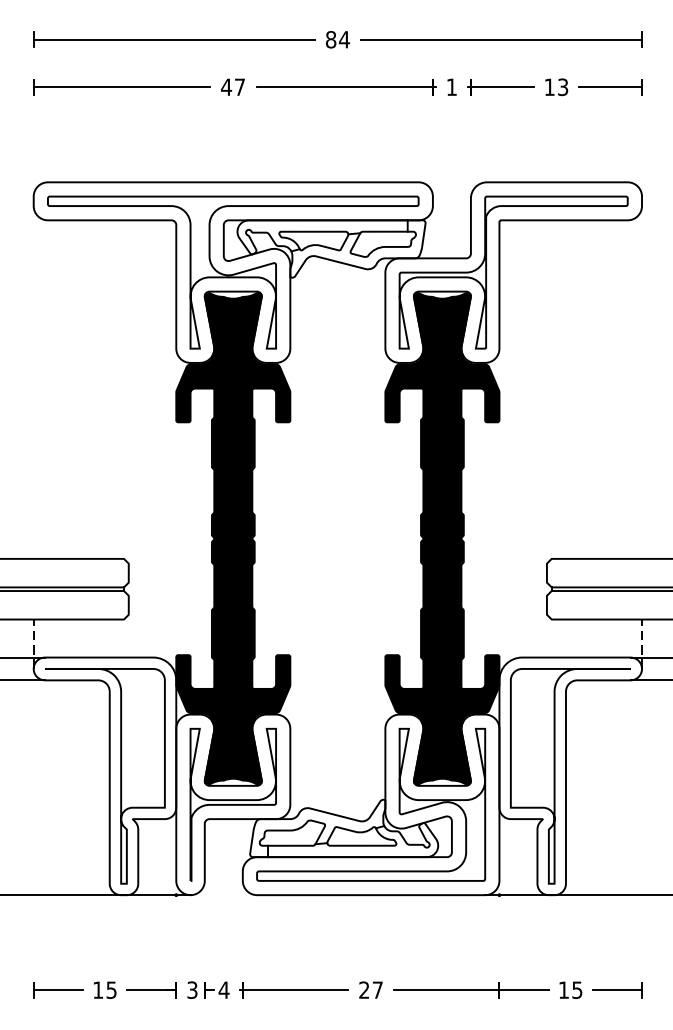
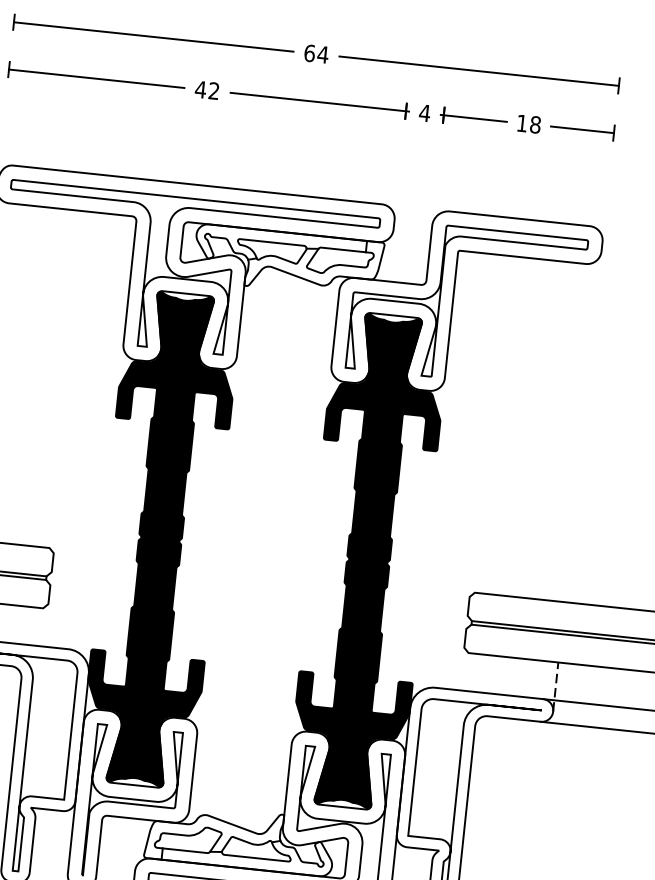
text: (330, 39) -> (309, 53), 84 -> 64
text: (239, 86) -> (213, 90), 47 -> 42
text: (451, 86) -> (424, 112), 1 -> 4
text: (563, 87) -> (535, 125), 13 -> 18

